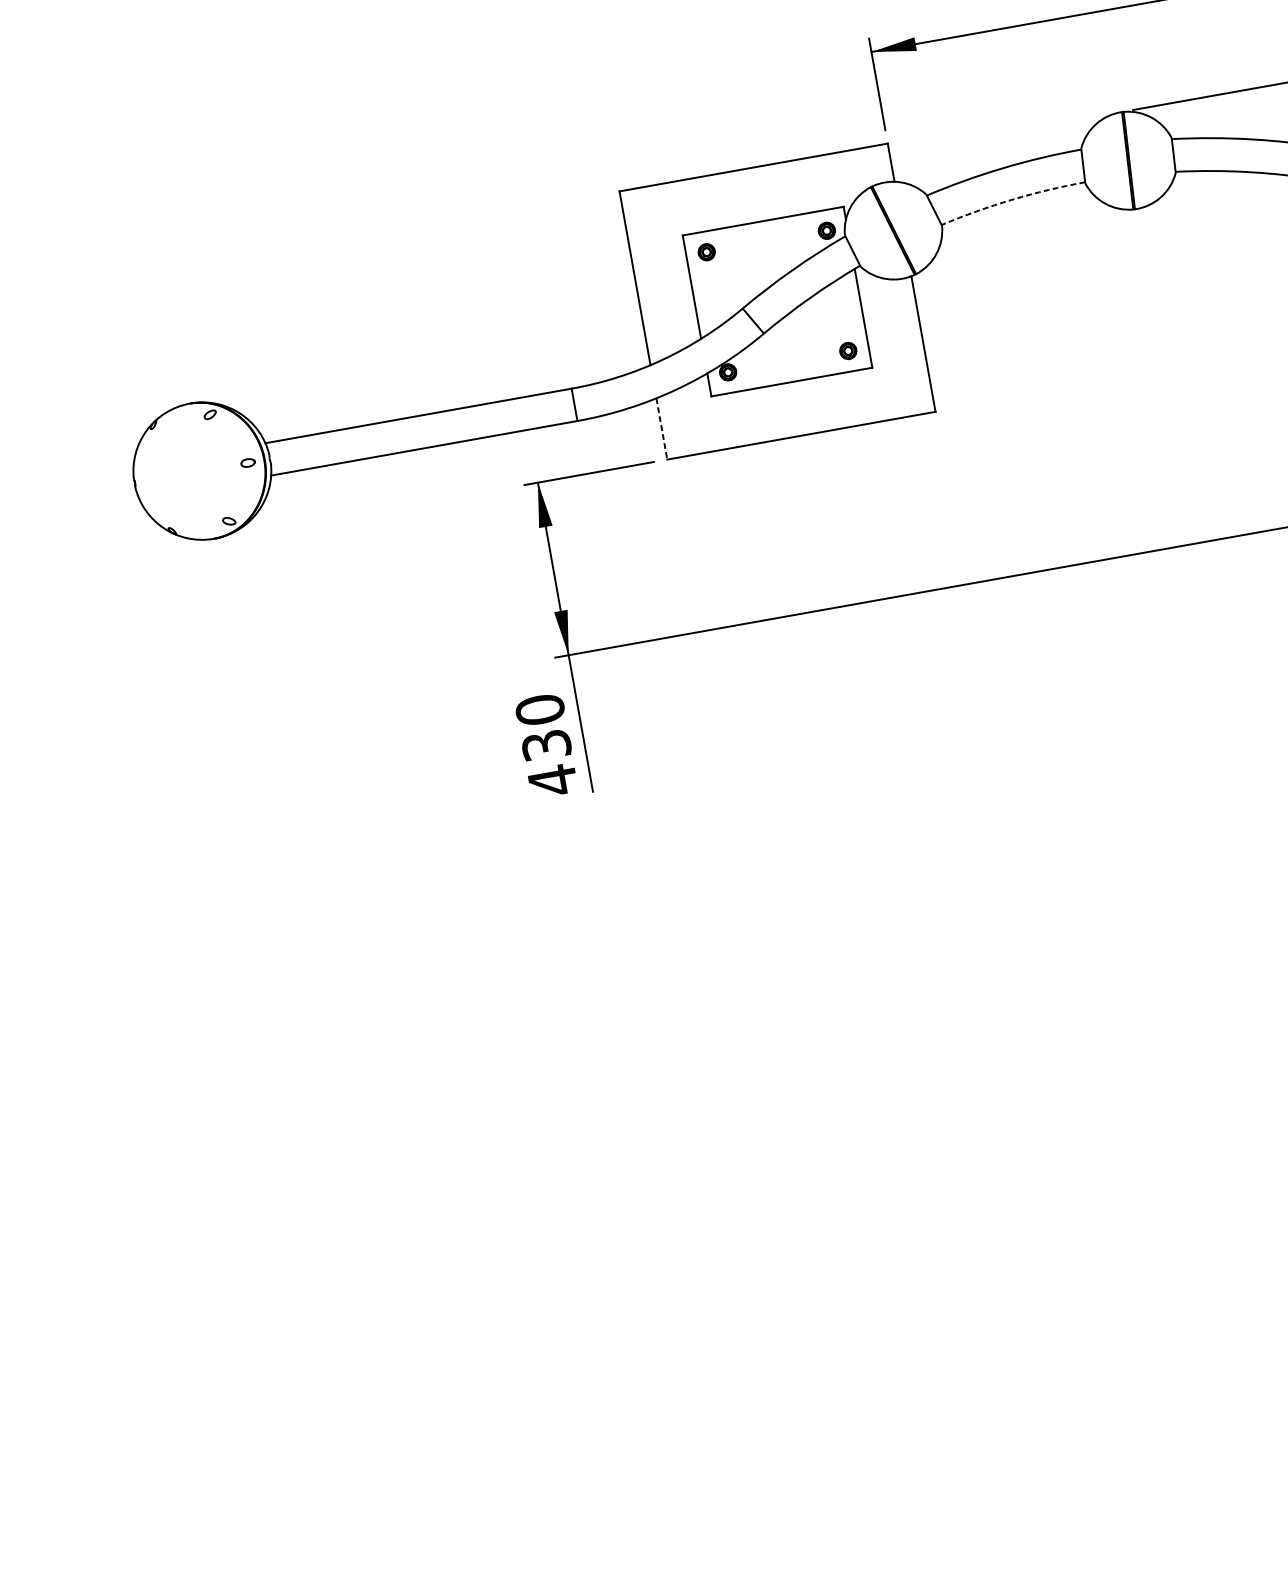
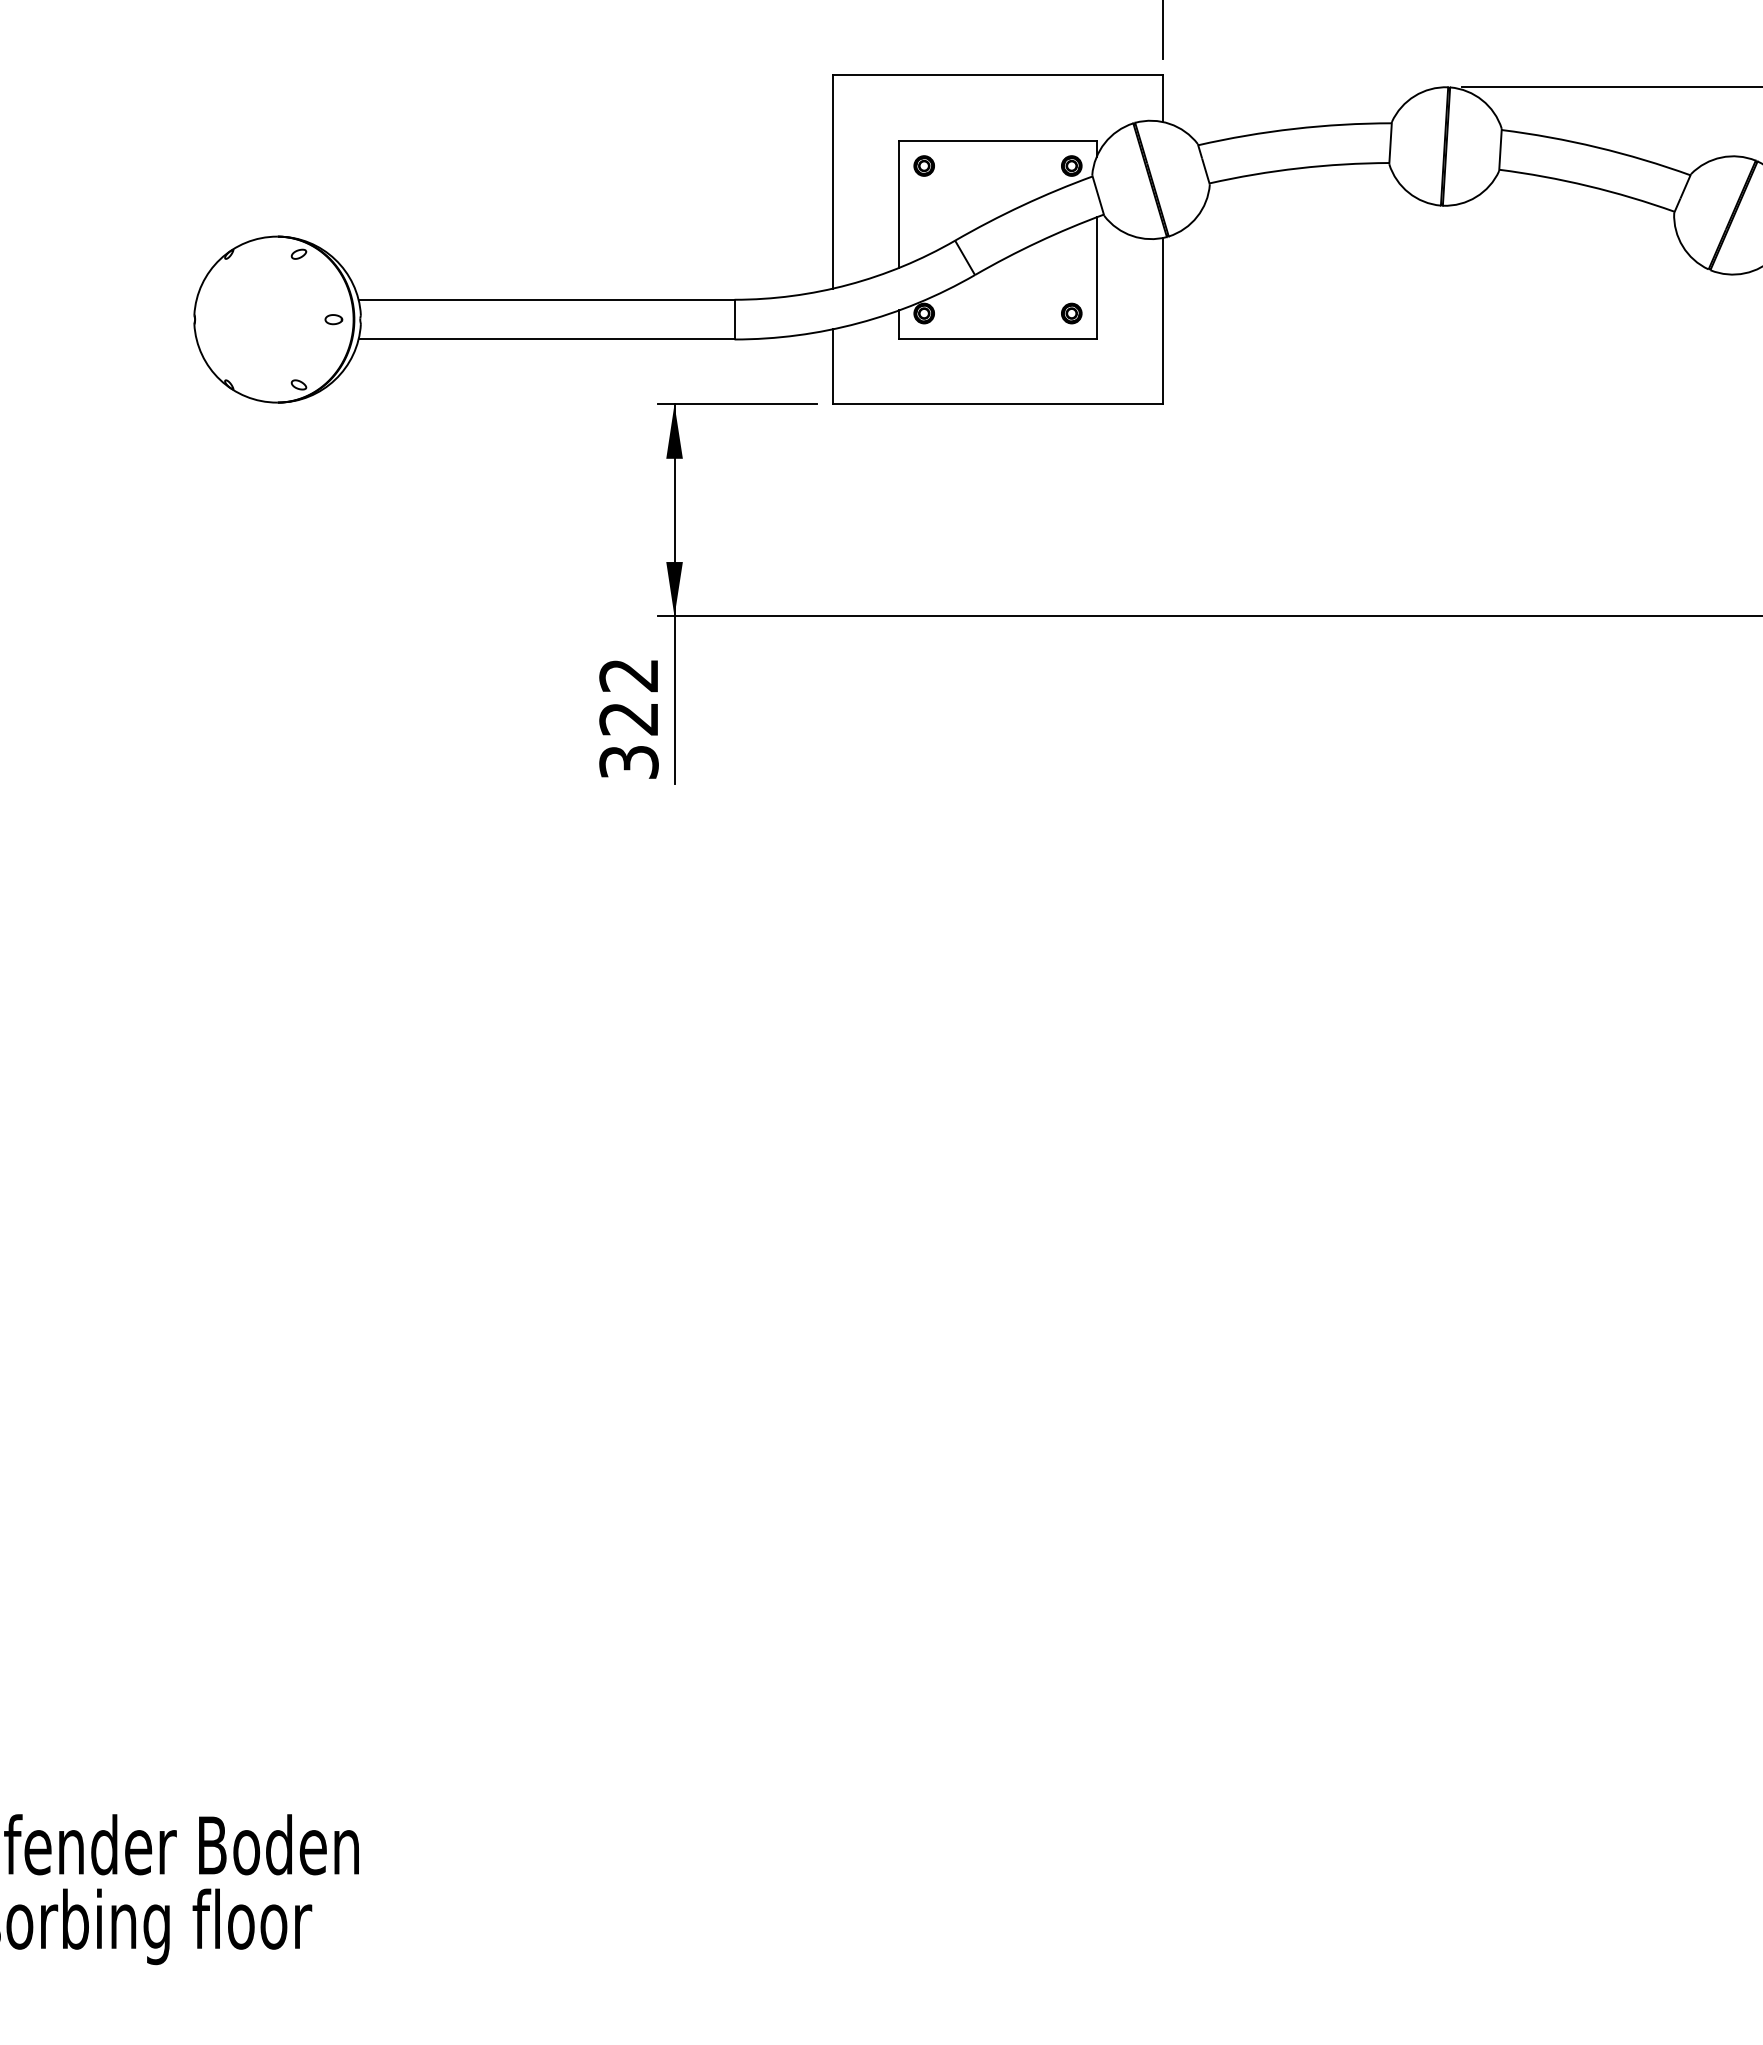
arc: (1011, 199) -> (1298, 168), dashed -> solid
line: (661, 428) -> (833, 366), dashed -> solid
text: (546, 745) -> (628, 719), 430 -> 322

